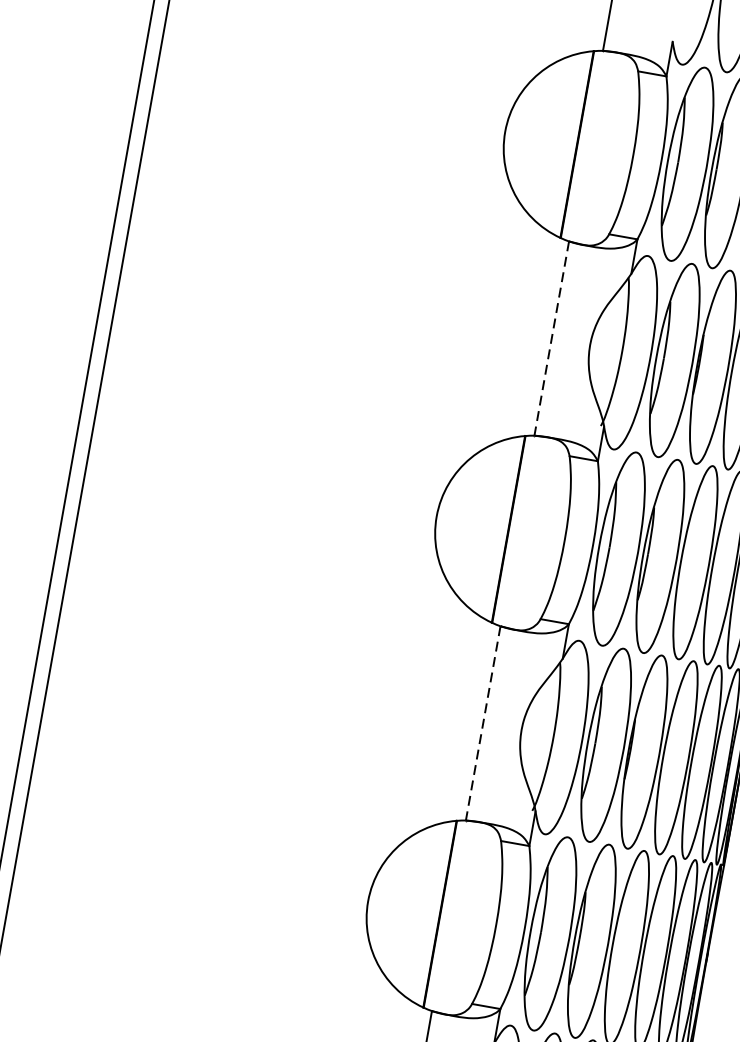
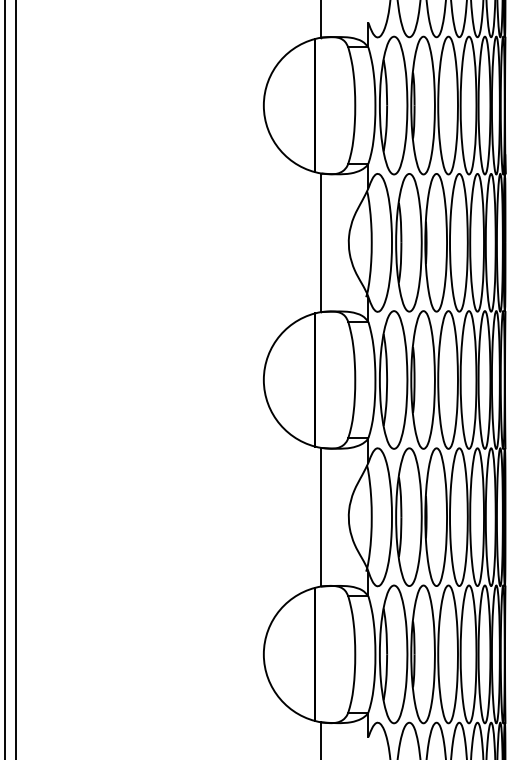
line: (551, 339) -> (321, 243), dashed -> solid
line: (483, 723) -> (321, 517), dashed -> solid

